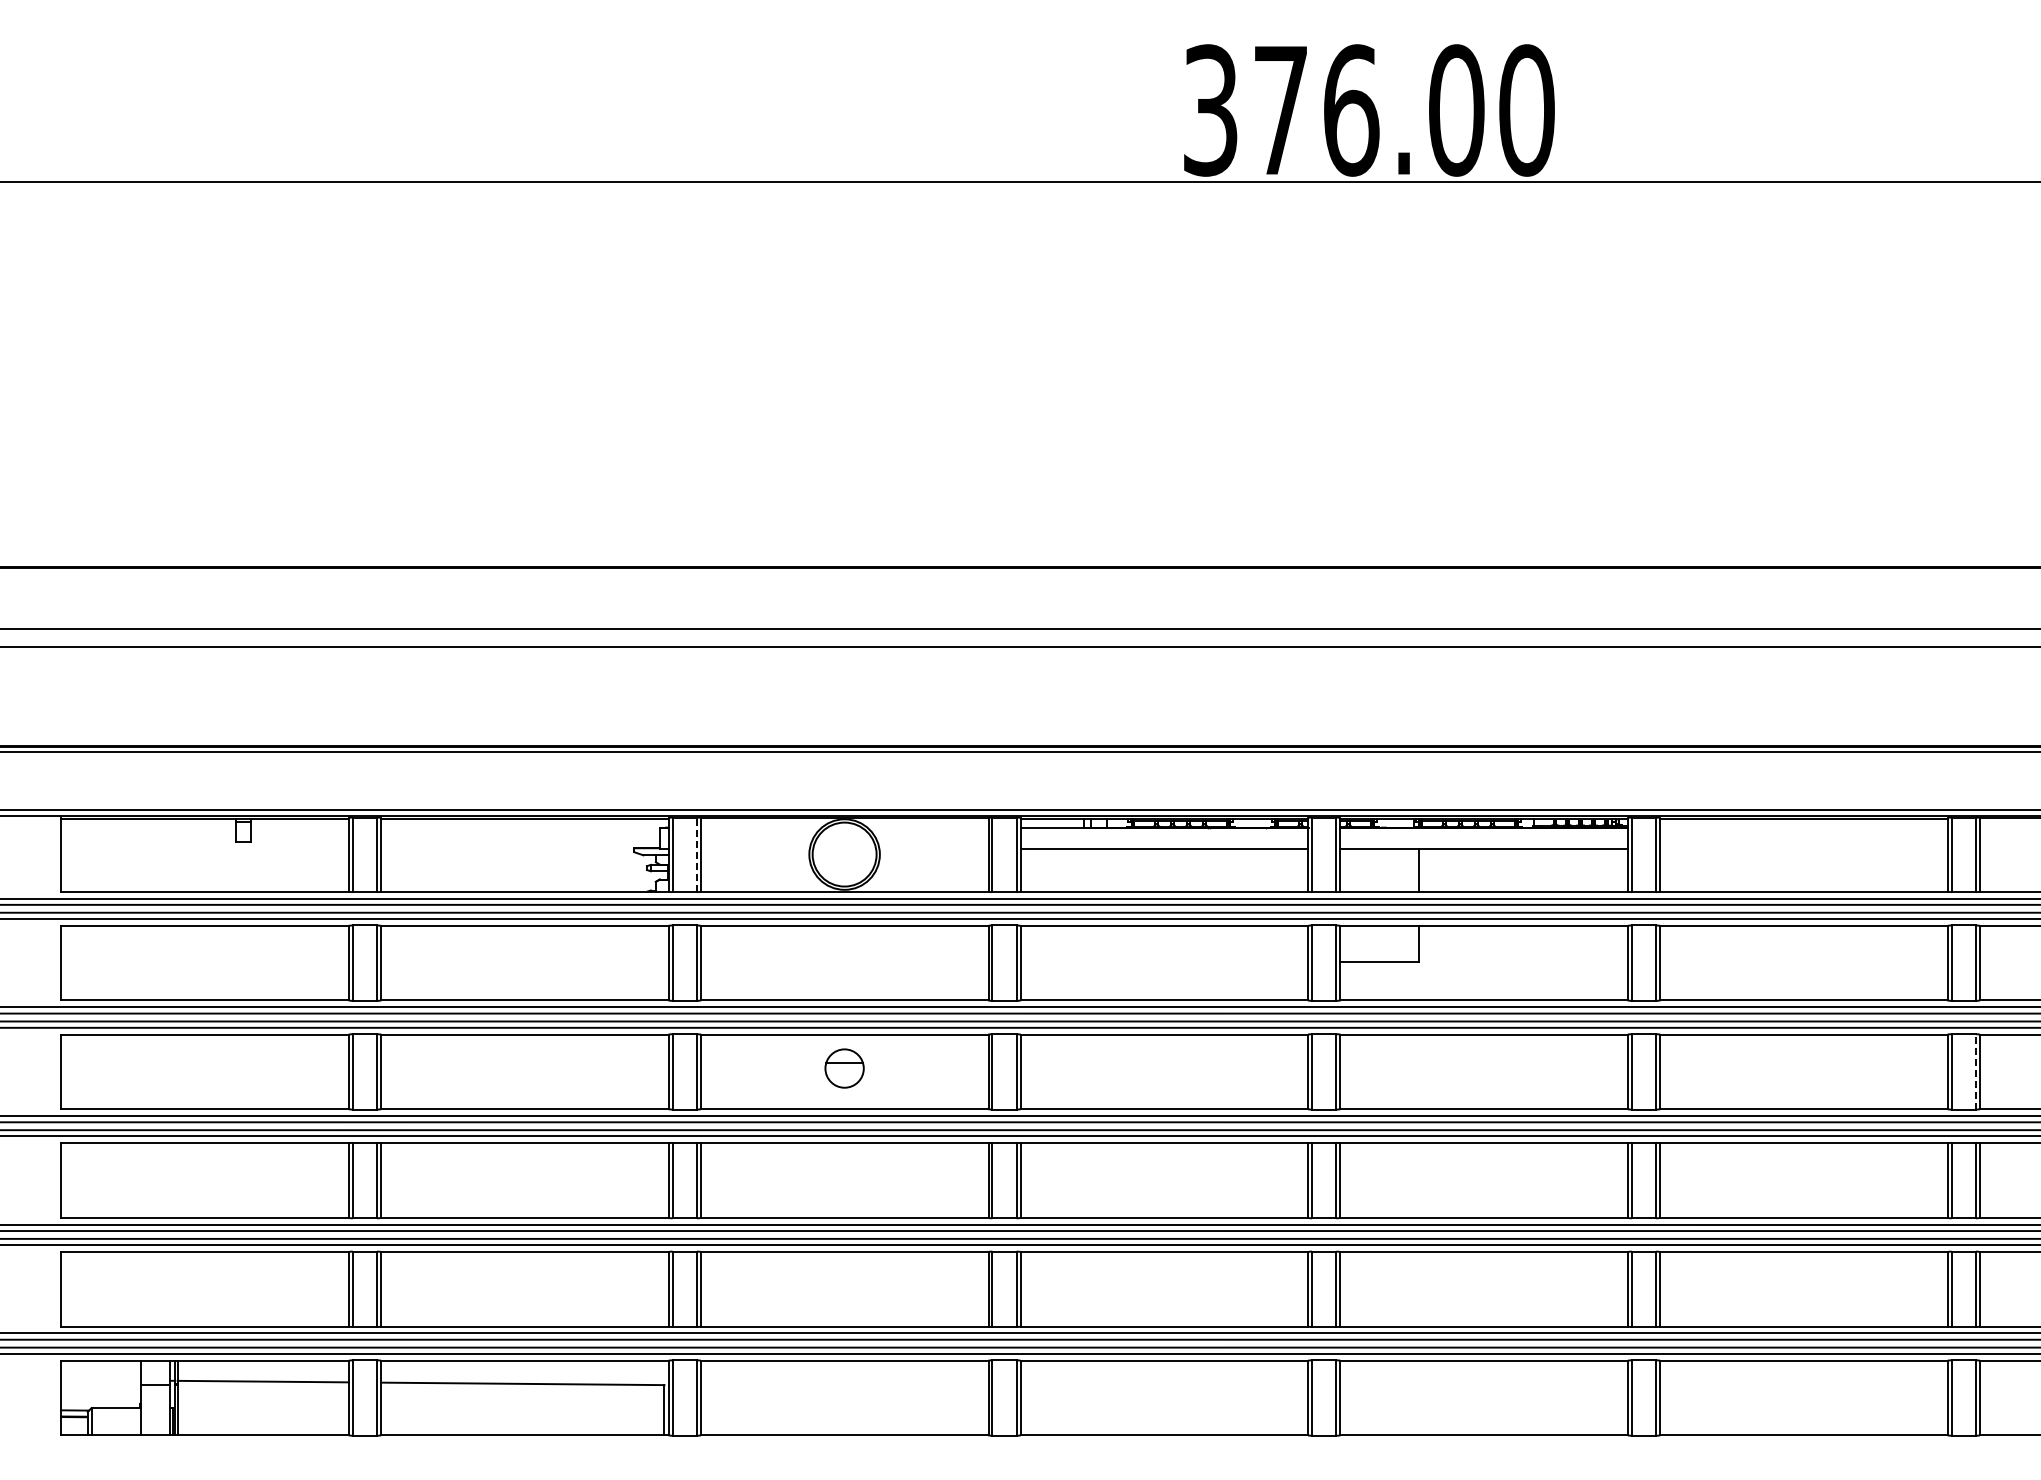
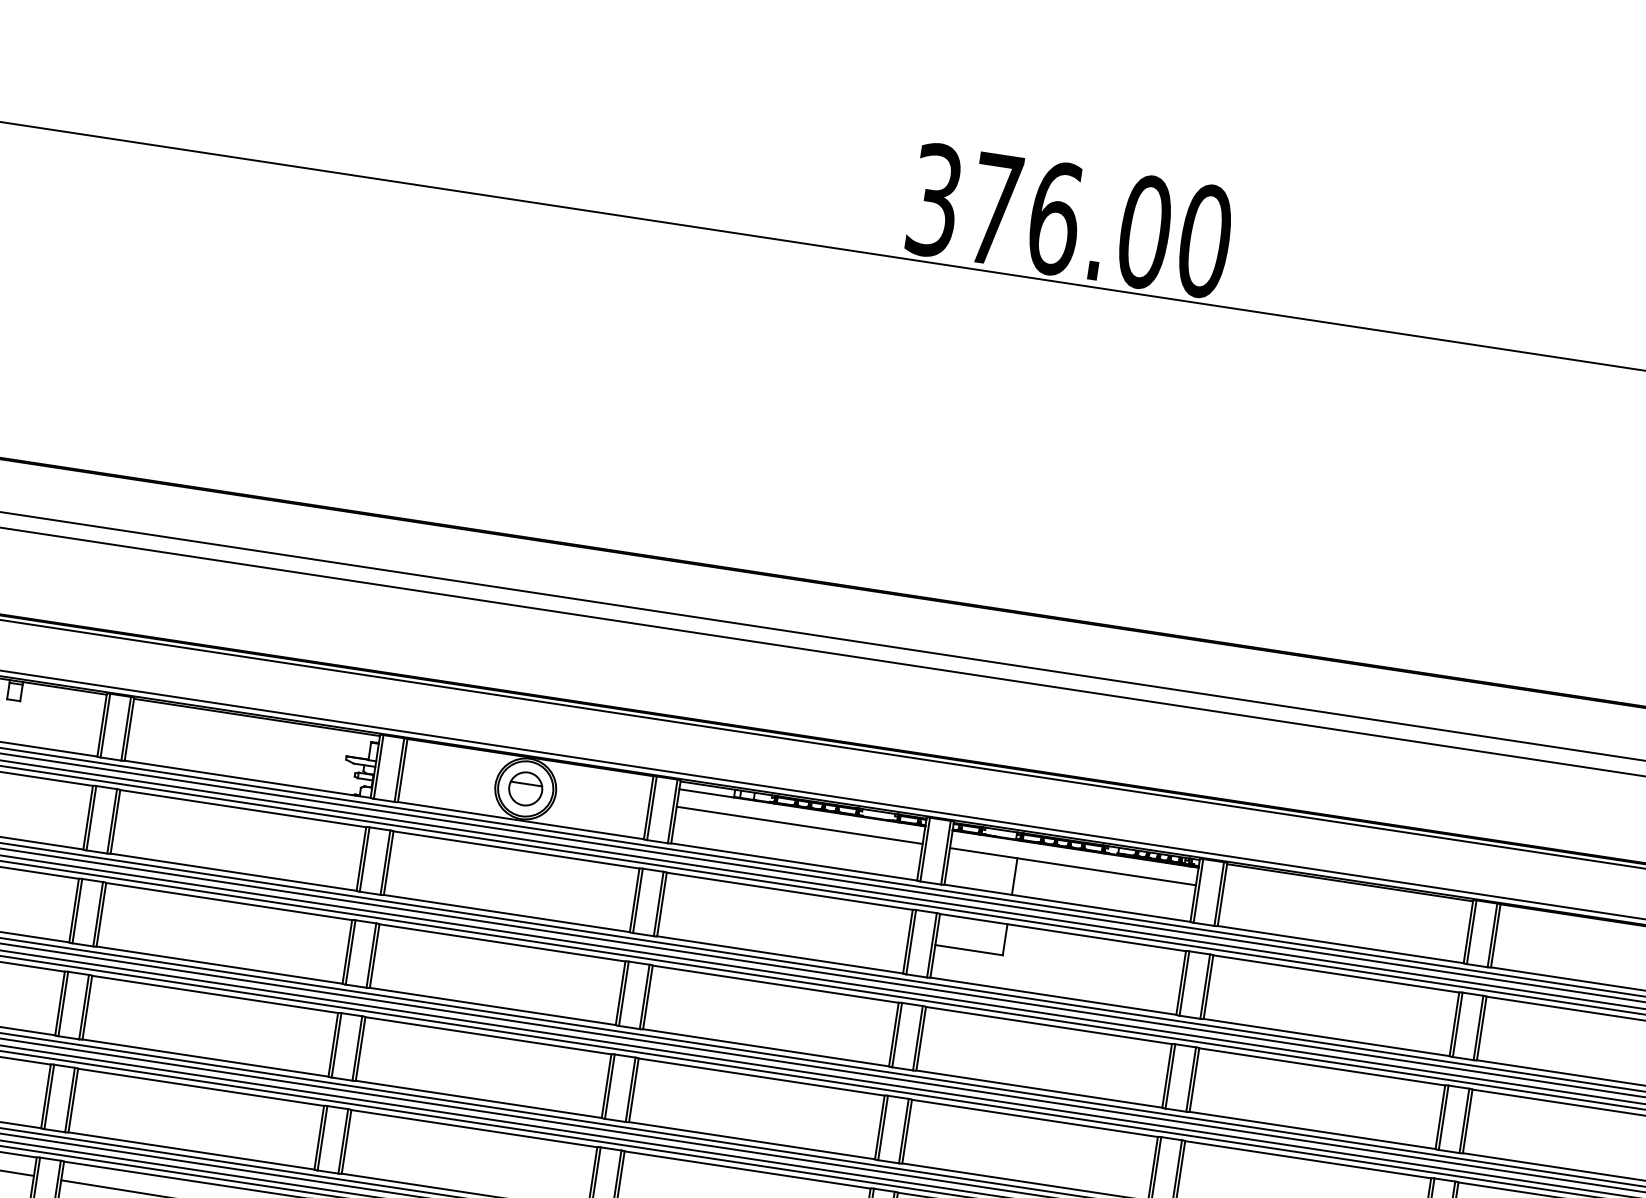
line: (696, 854) -> (399, 769), dashed -> solid
part: (844, 1068) -> (525, 788), moved
line: (1975, 1071) -> (1464, 1120), dashed -> solid

